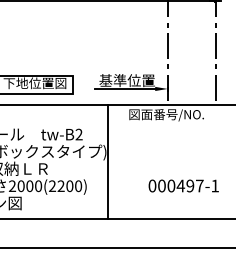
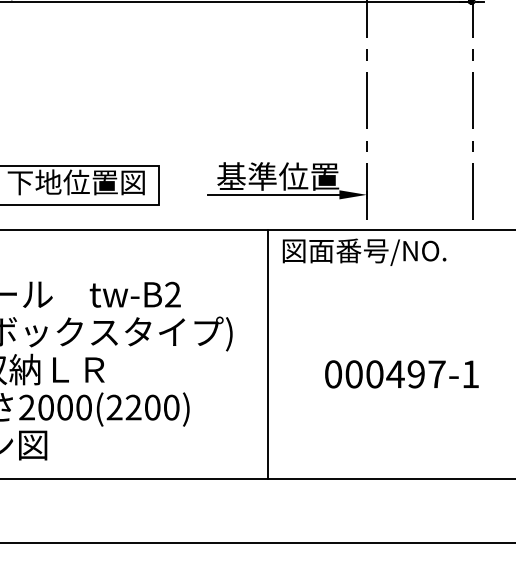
line: (107, 161) -> (267, 353), moved
text: (183, 185) -> (401, 373), moved

